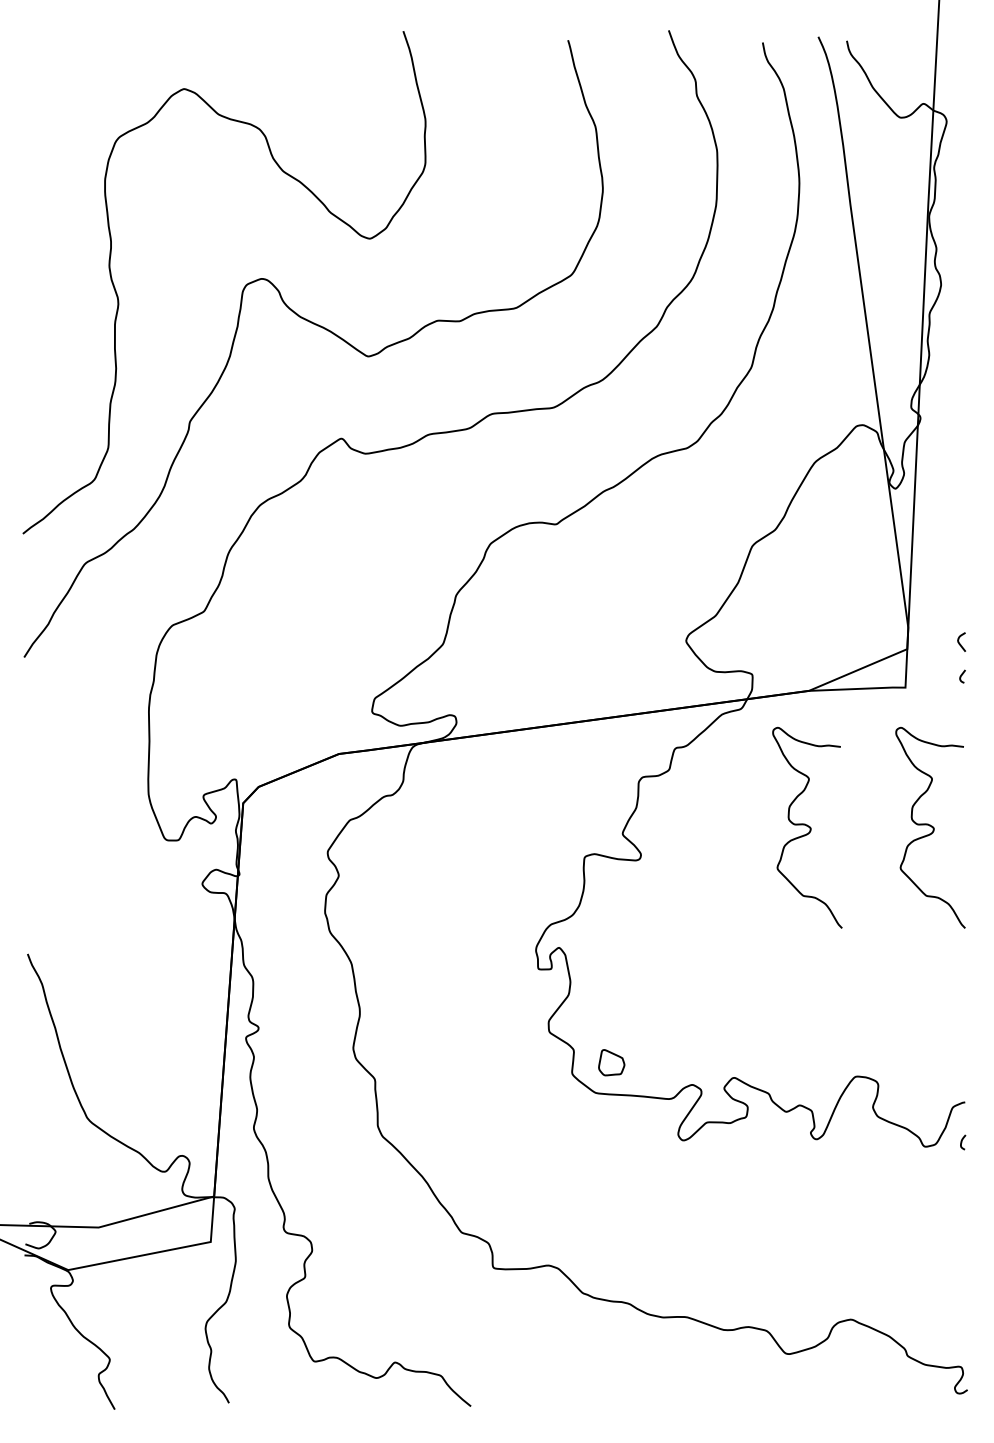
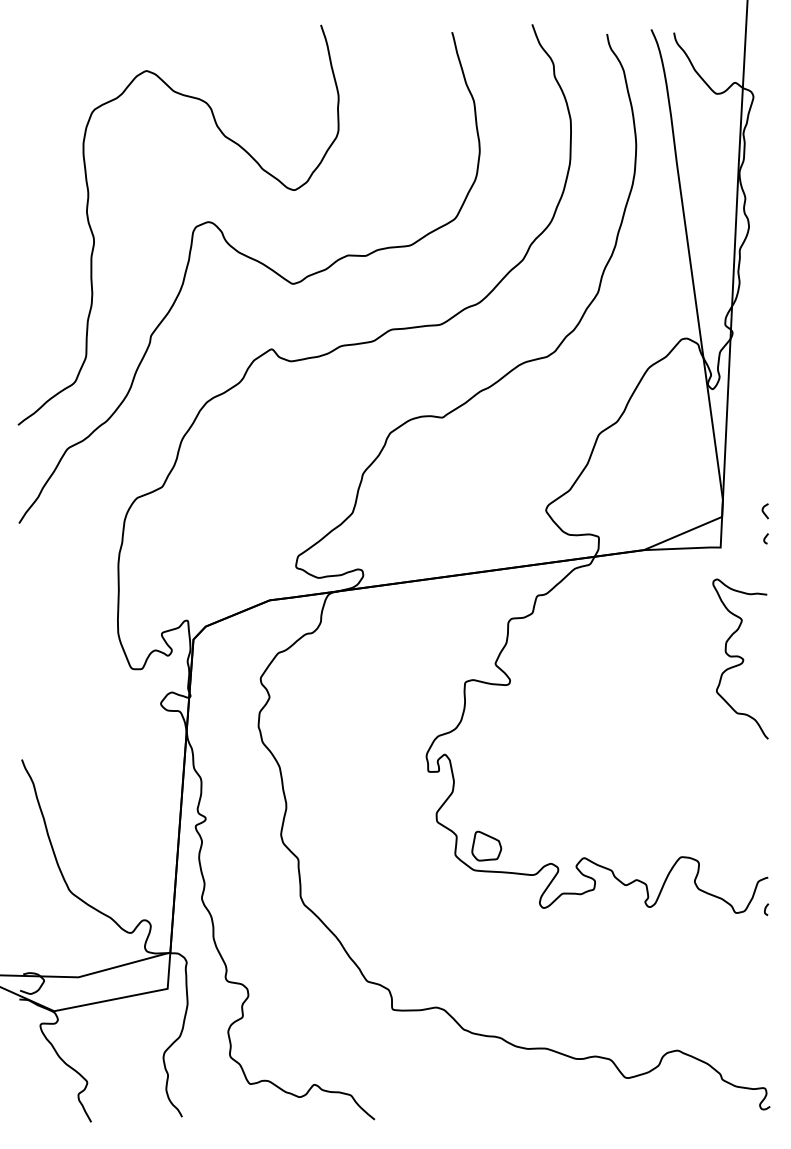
curve: (807, 827) -> (642, 658), removed
part: (611, 1061) -> (486, 845), size x1.43

